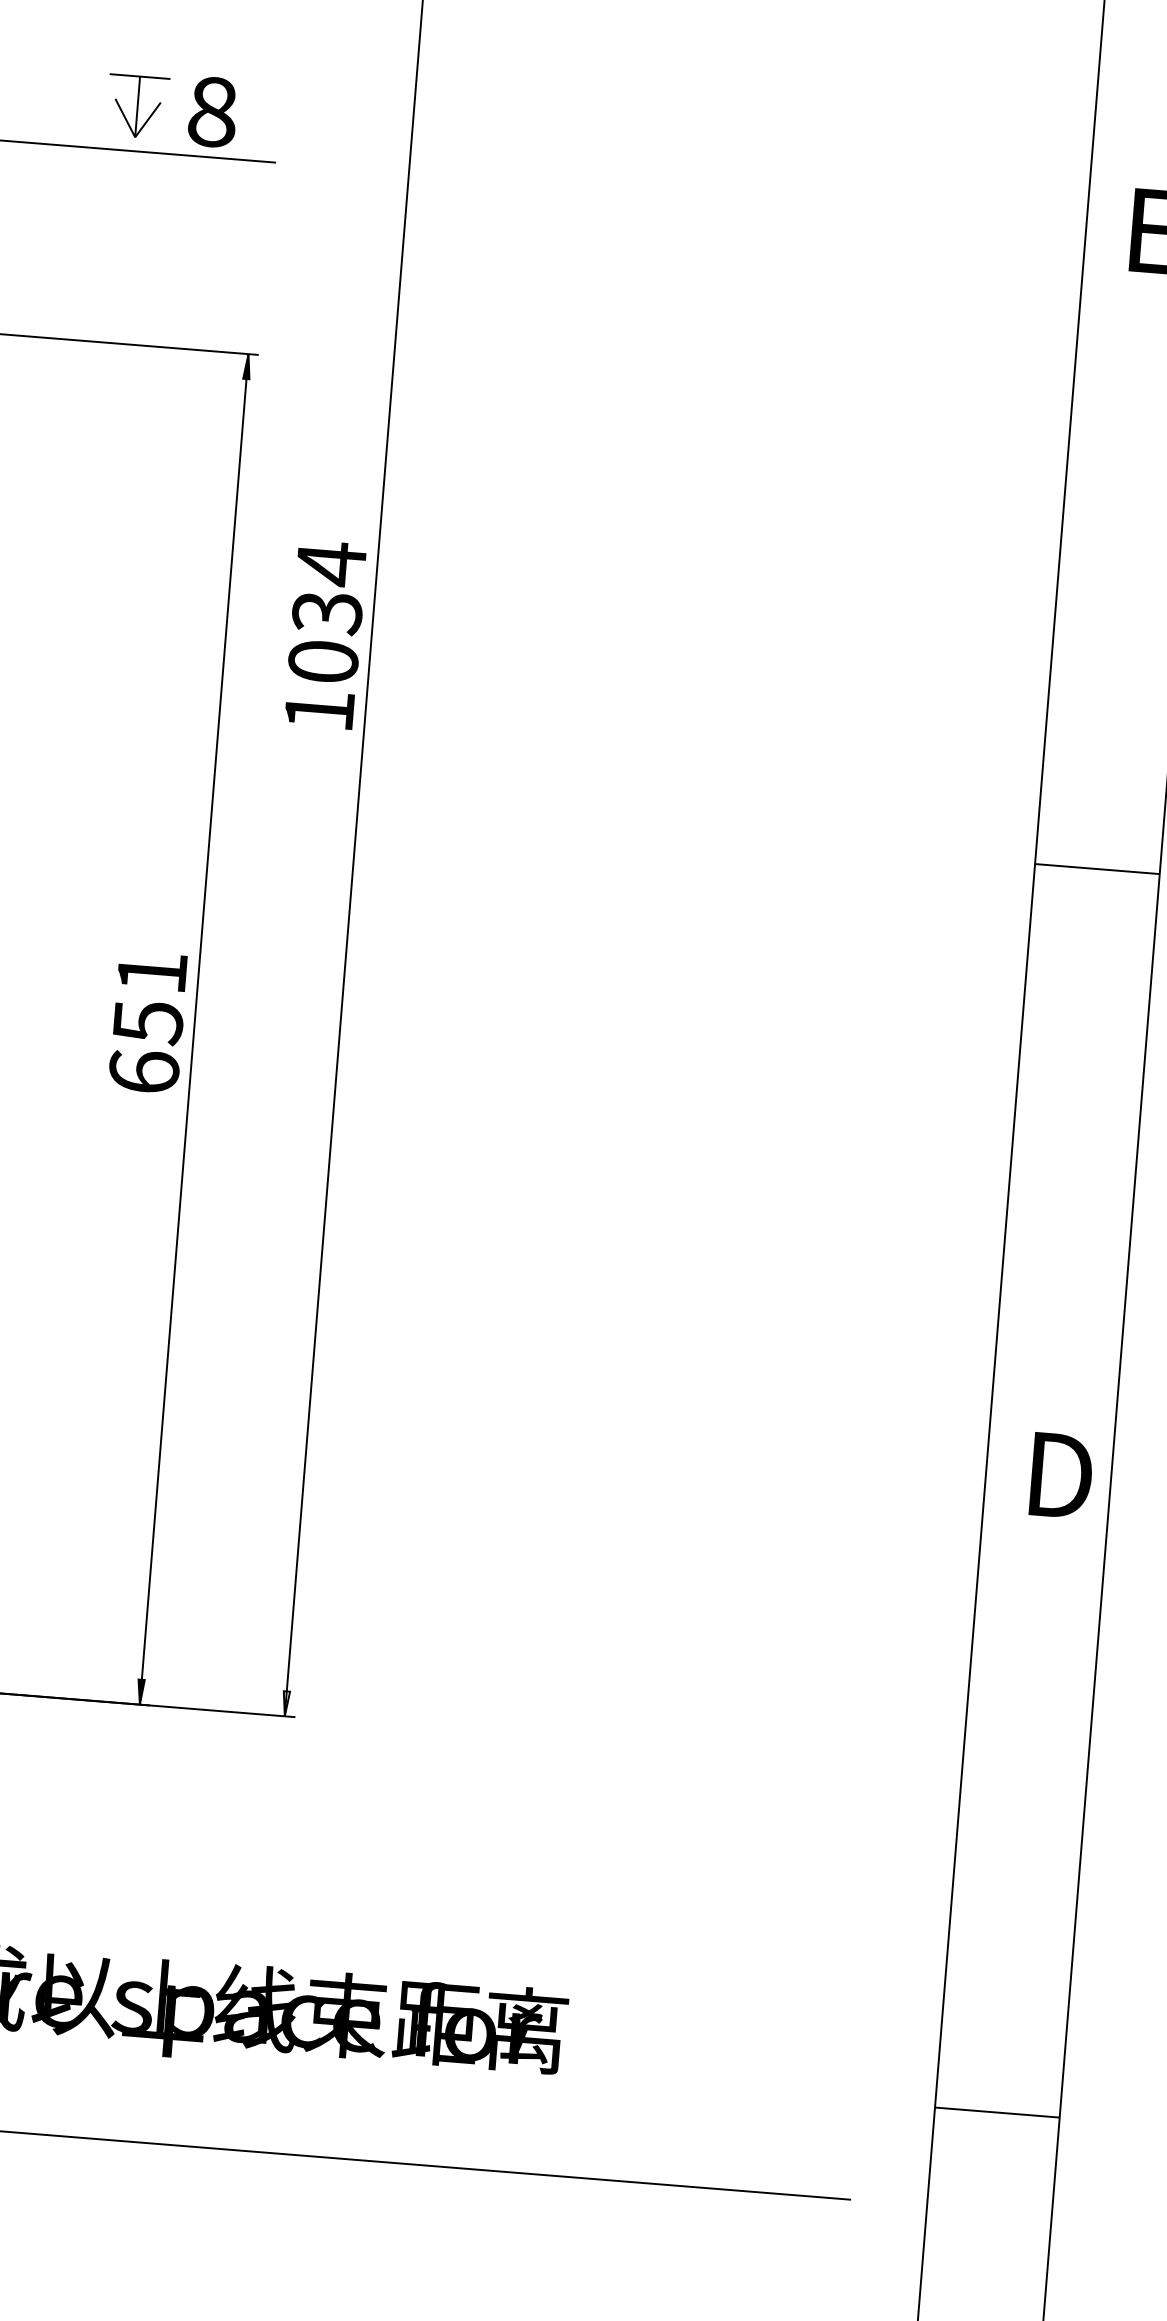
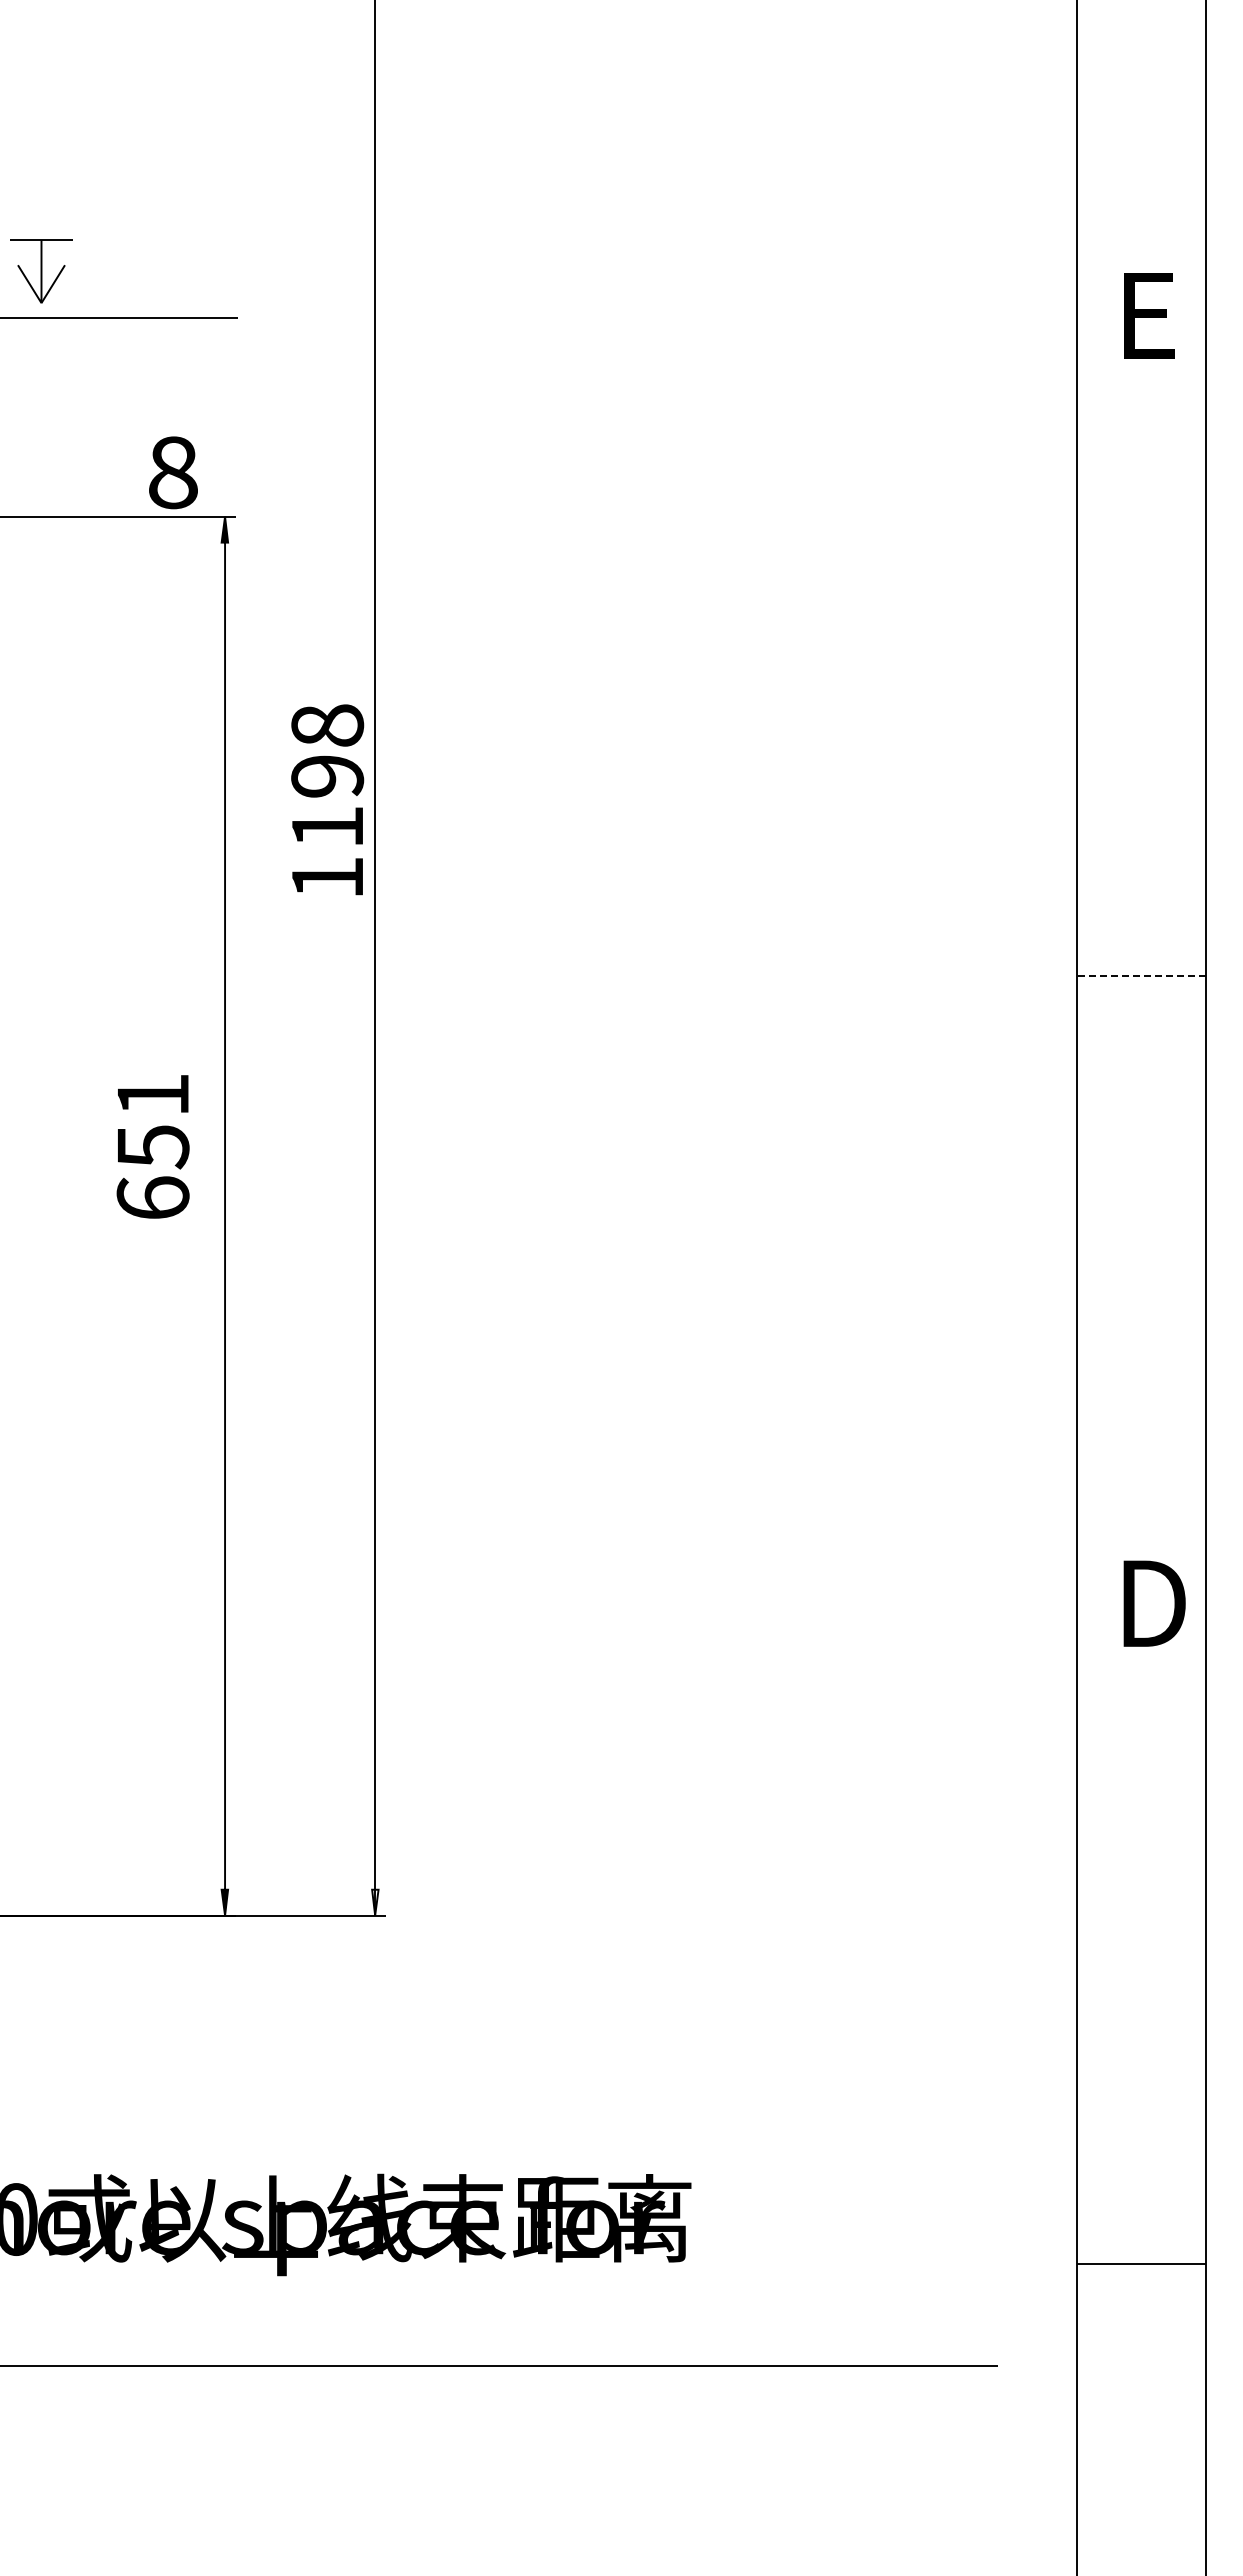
part: (137, 106) -> (41, 271), moved
text: (213, 111) -> (173, 472), moved
text: (327, 611) -> (327, 775), 1034 -> 1198
line: (1097, 869) -> (1141, 976), solid -> dashed
text: (147, 1022) -> (152, 1146), moved

